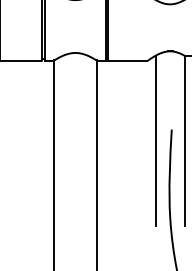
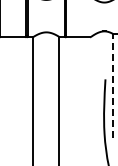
line: (184, 139) -> (113, 85), solid -> dashed
line: (155, 141) -> (95, 86), removed

